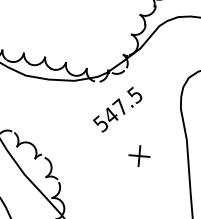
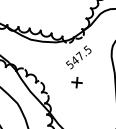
part: (138, 155) -> (76, 82), moved

